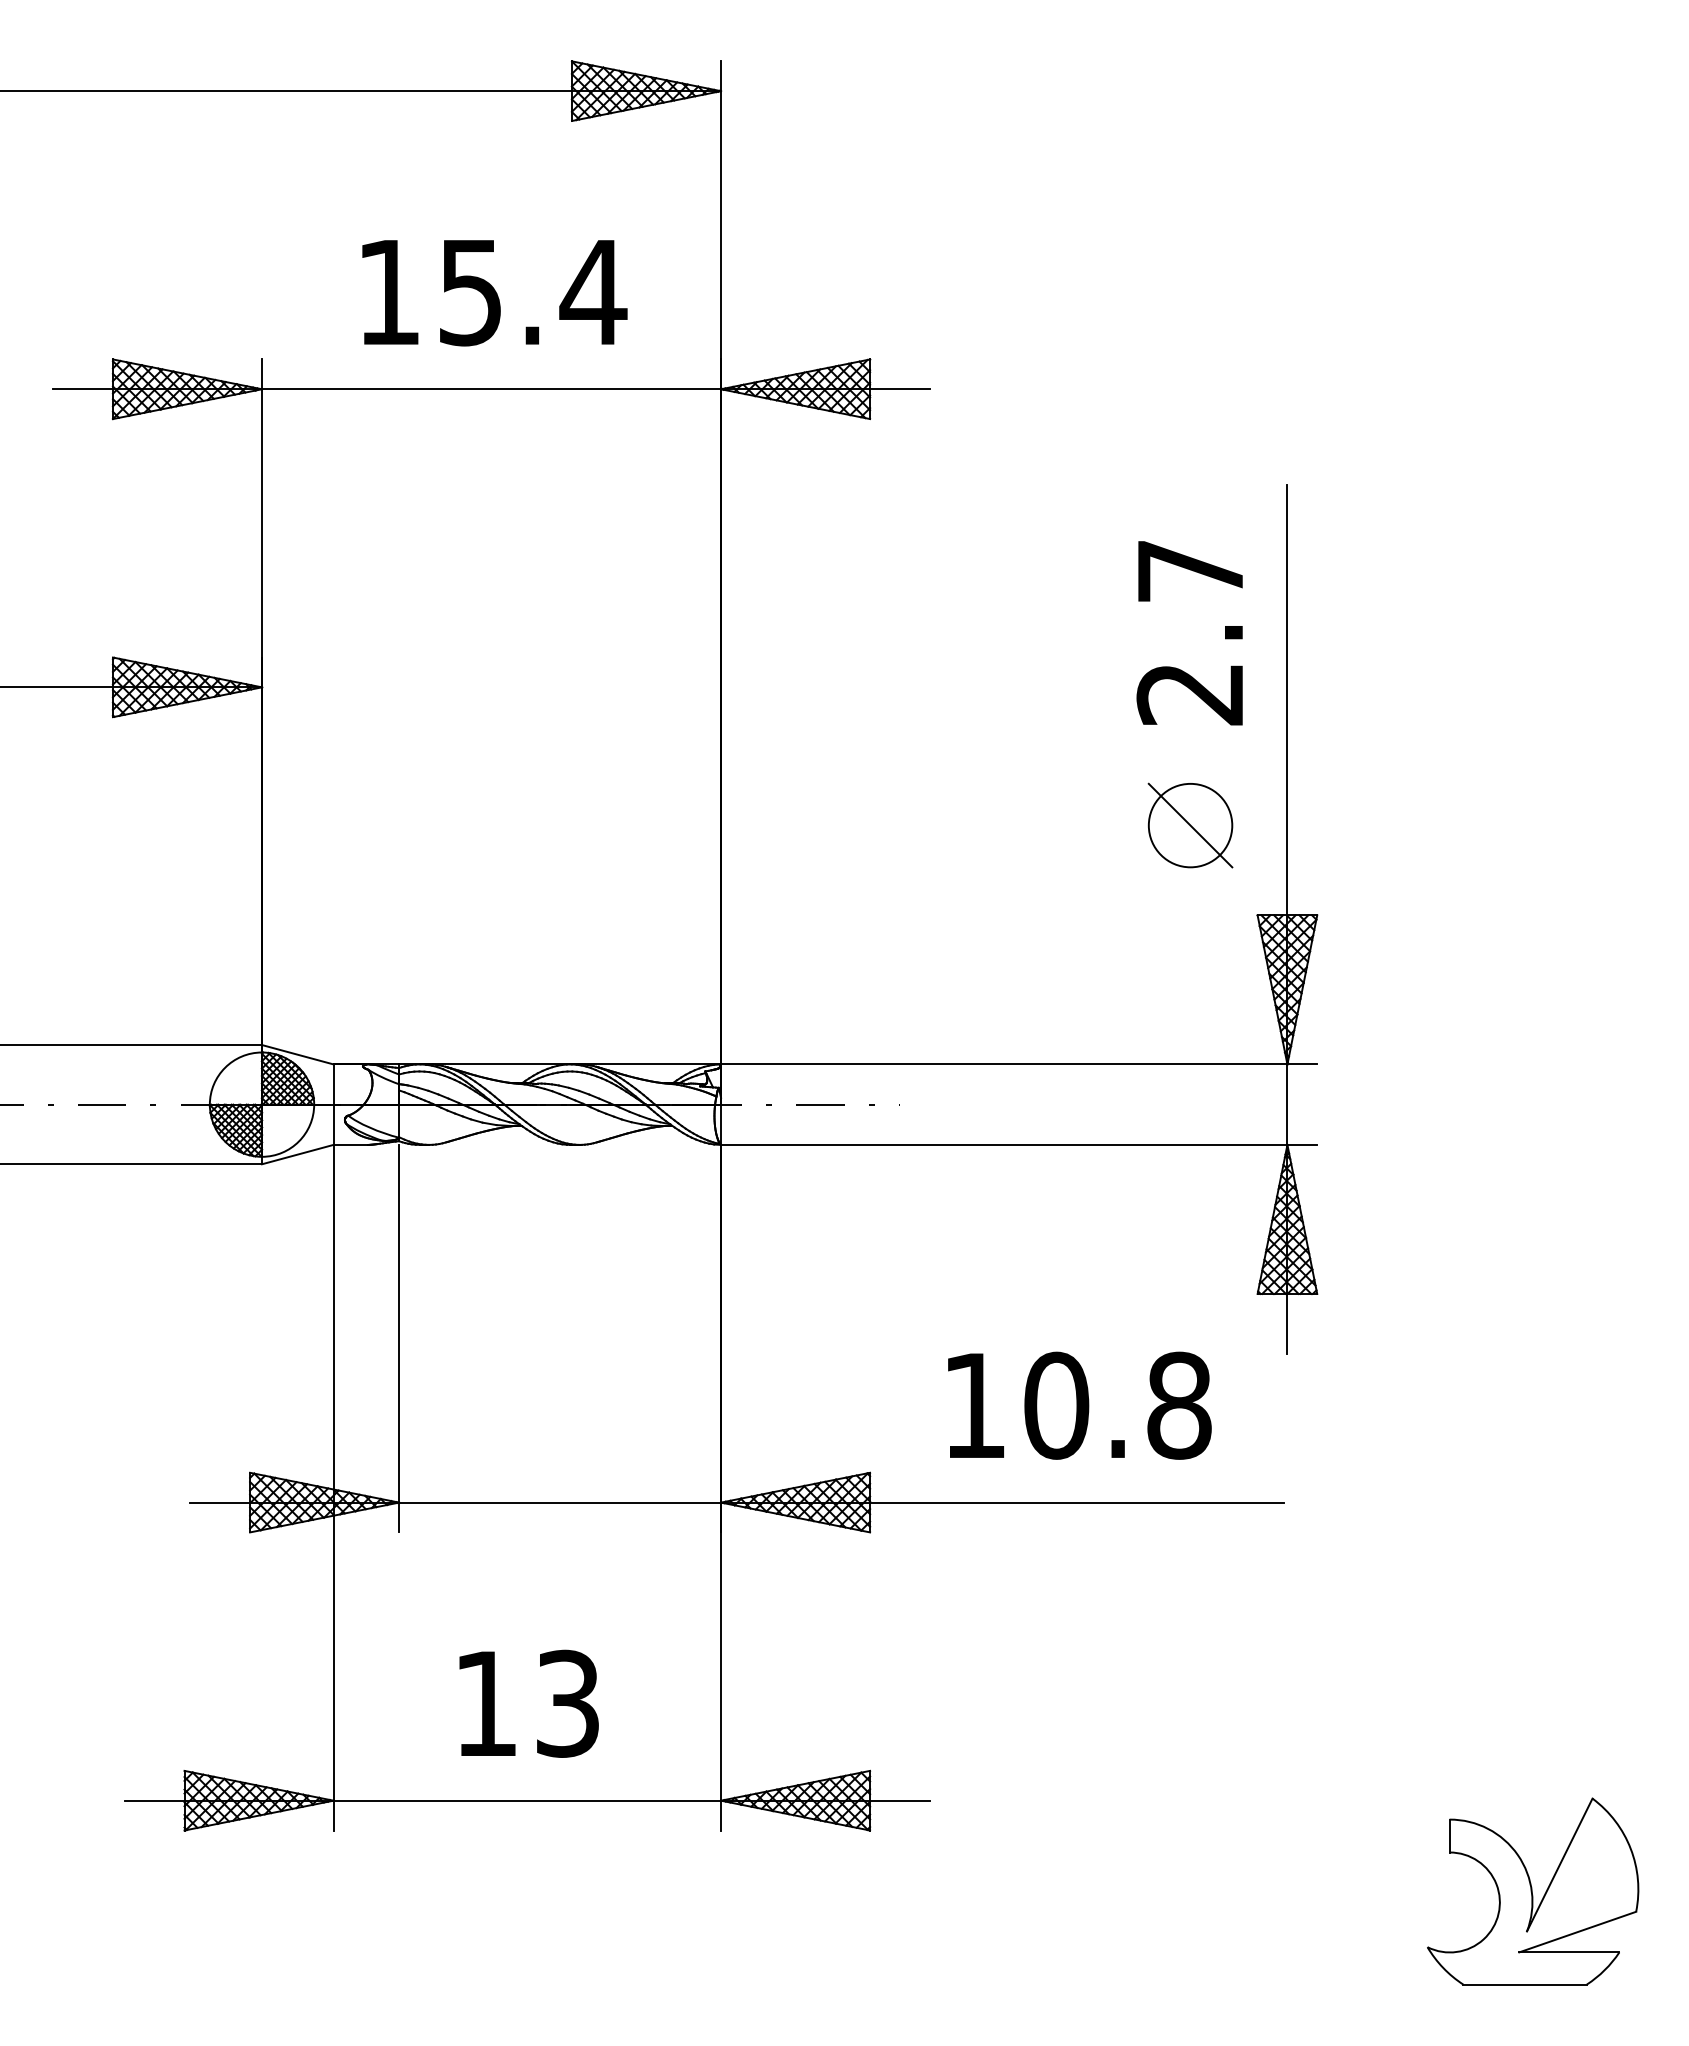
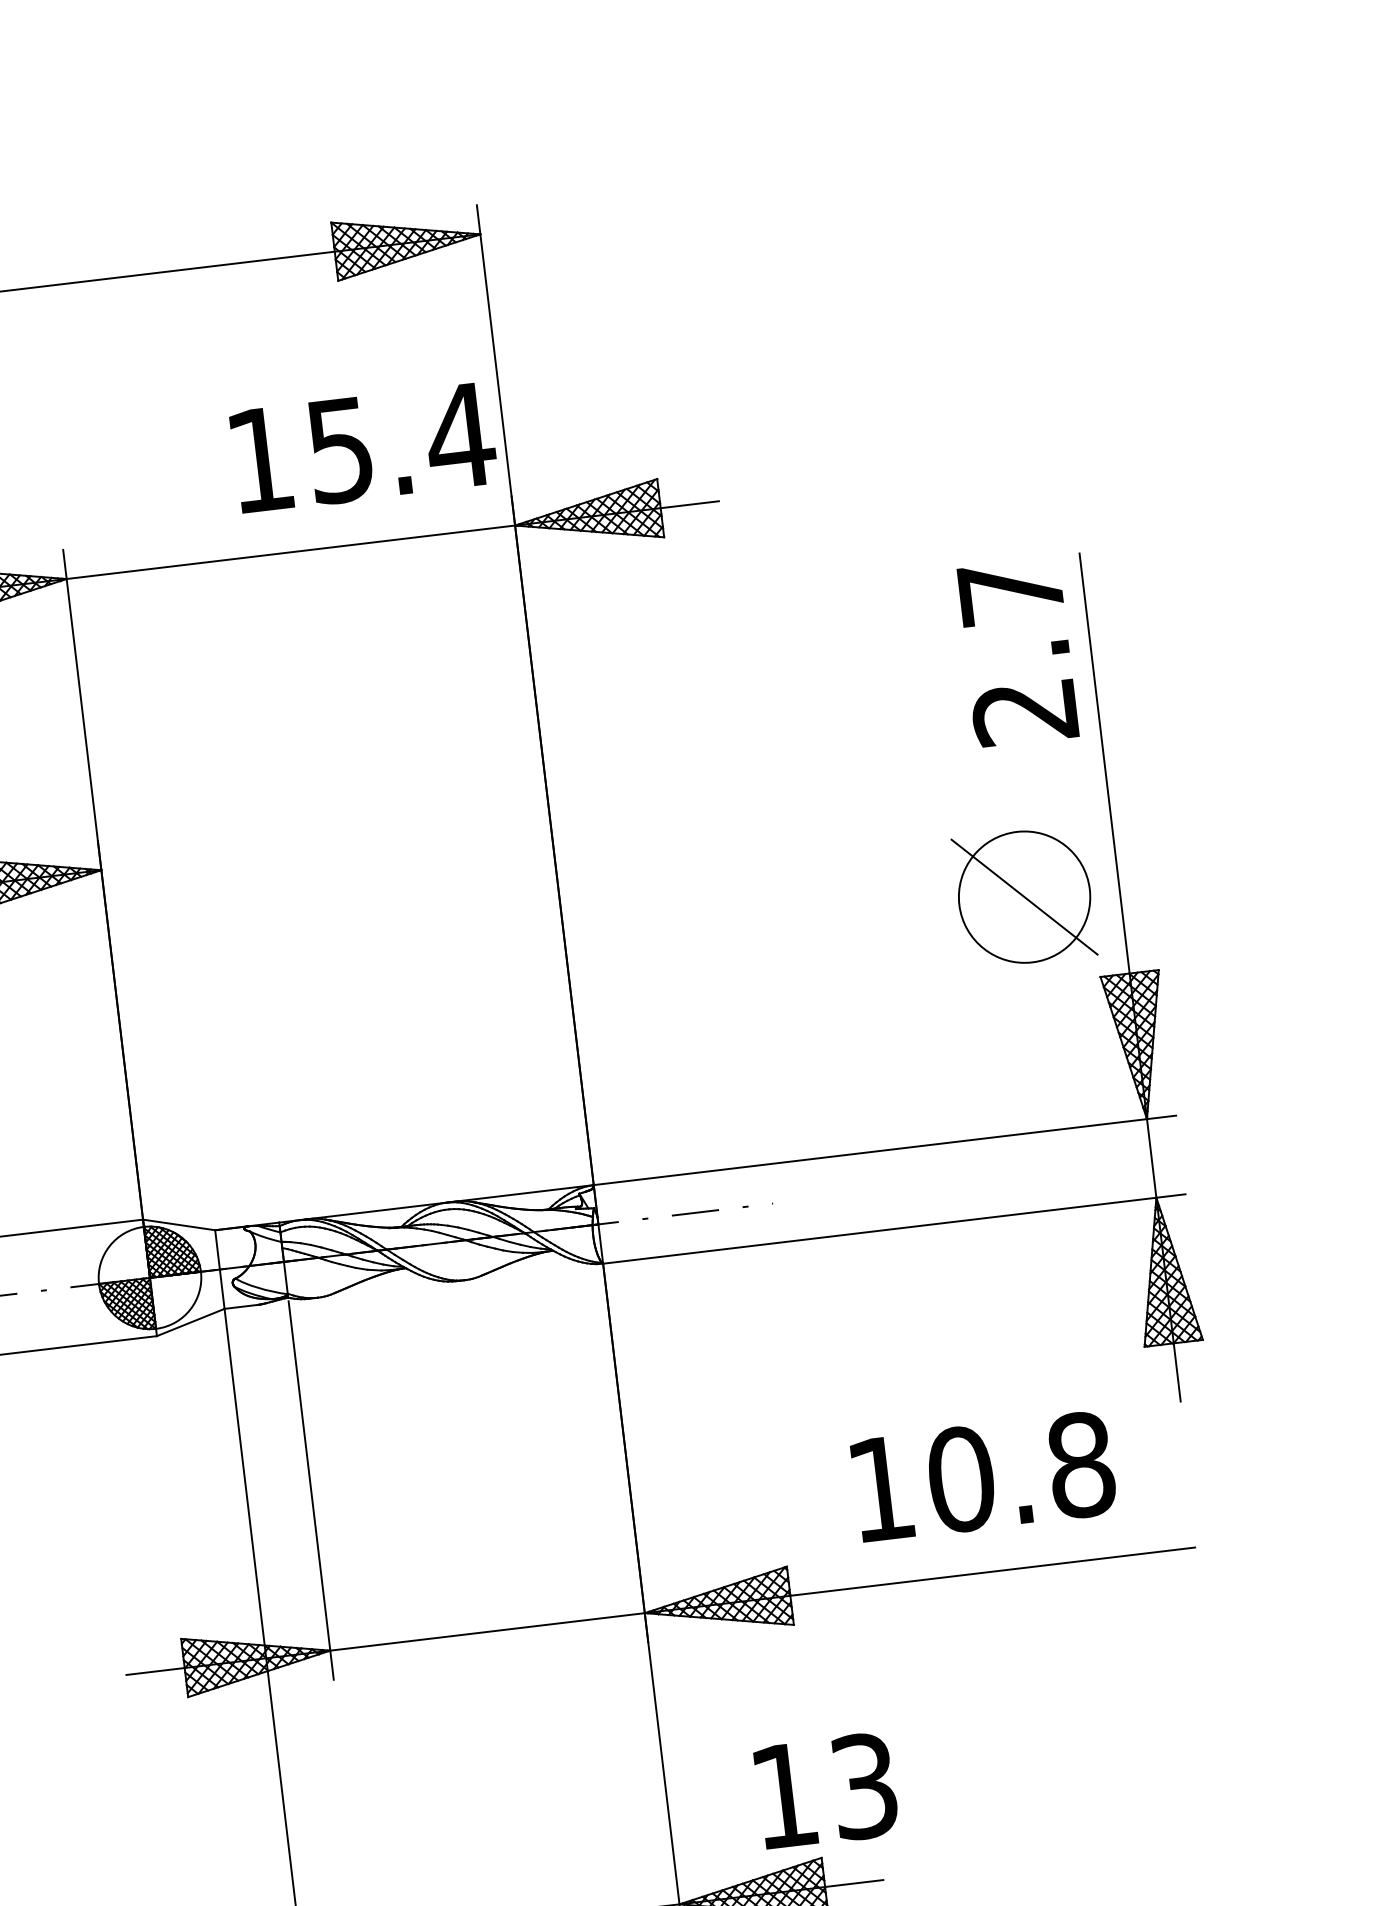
text: (494, 293) -> (363, 448), moved
text: (1189, 633) -> (1017, 653), moved
part: (1190, 825) -> (1024, 897), size x1.6
text: (528, 1703) -> (825, 1790), moved

